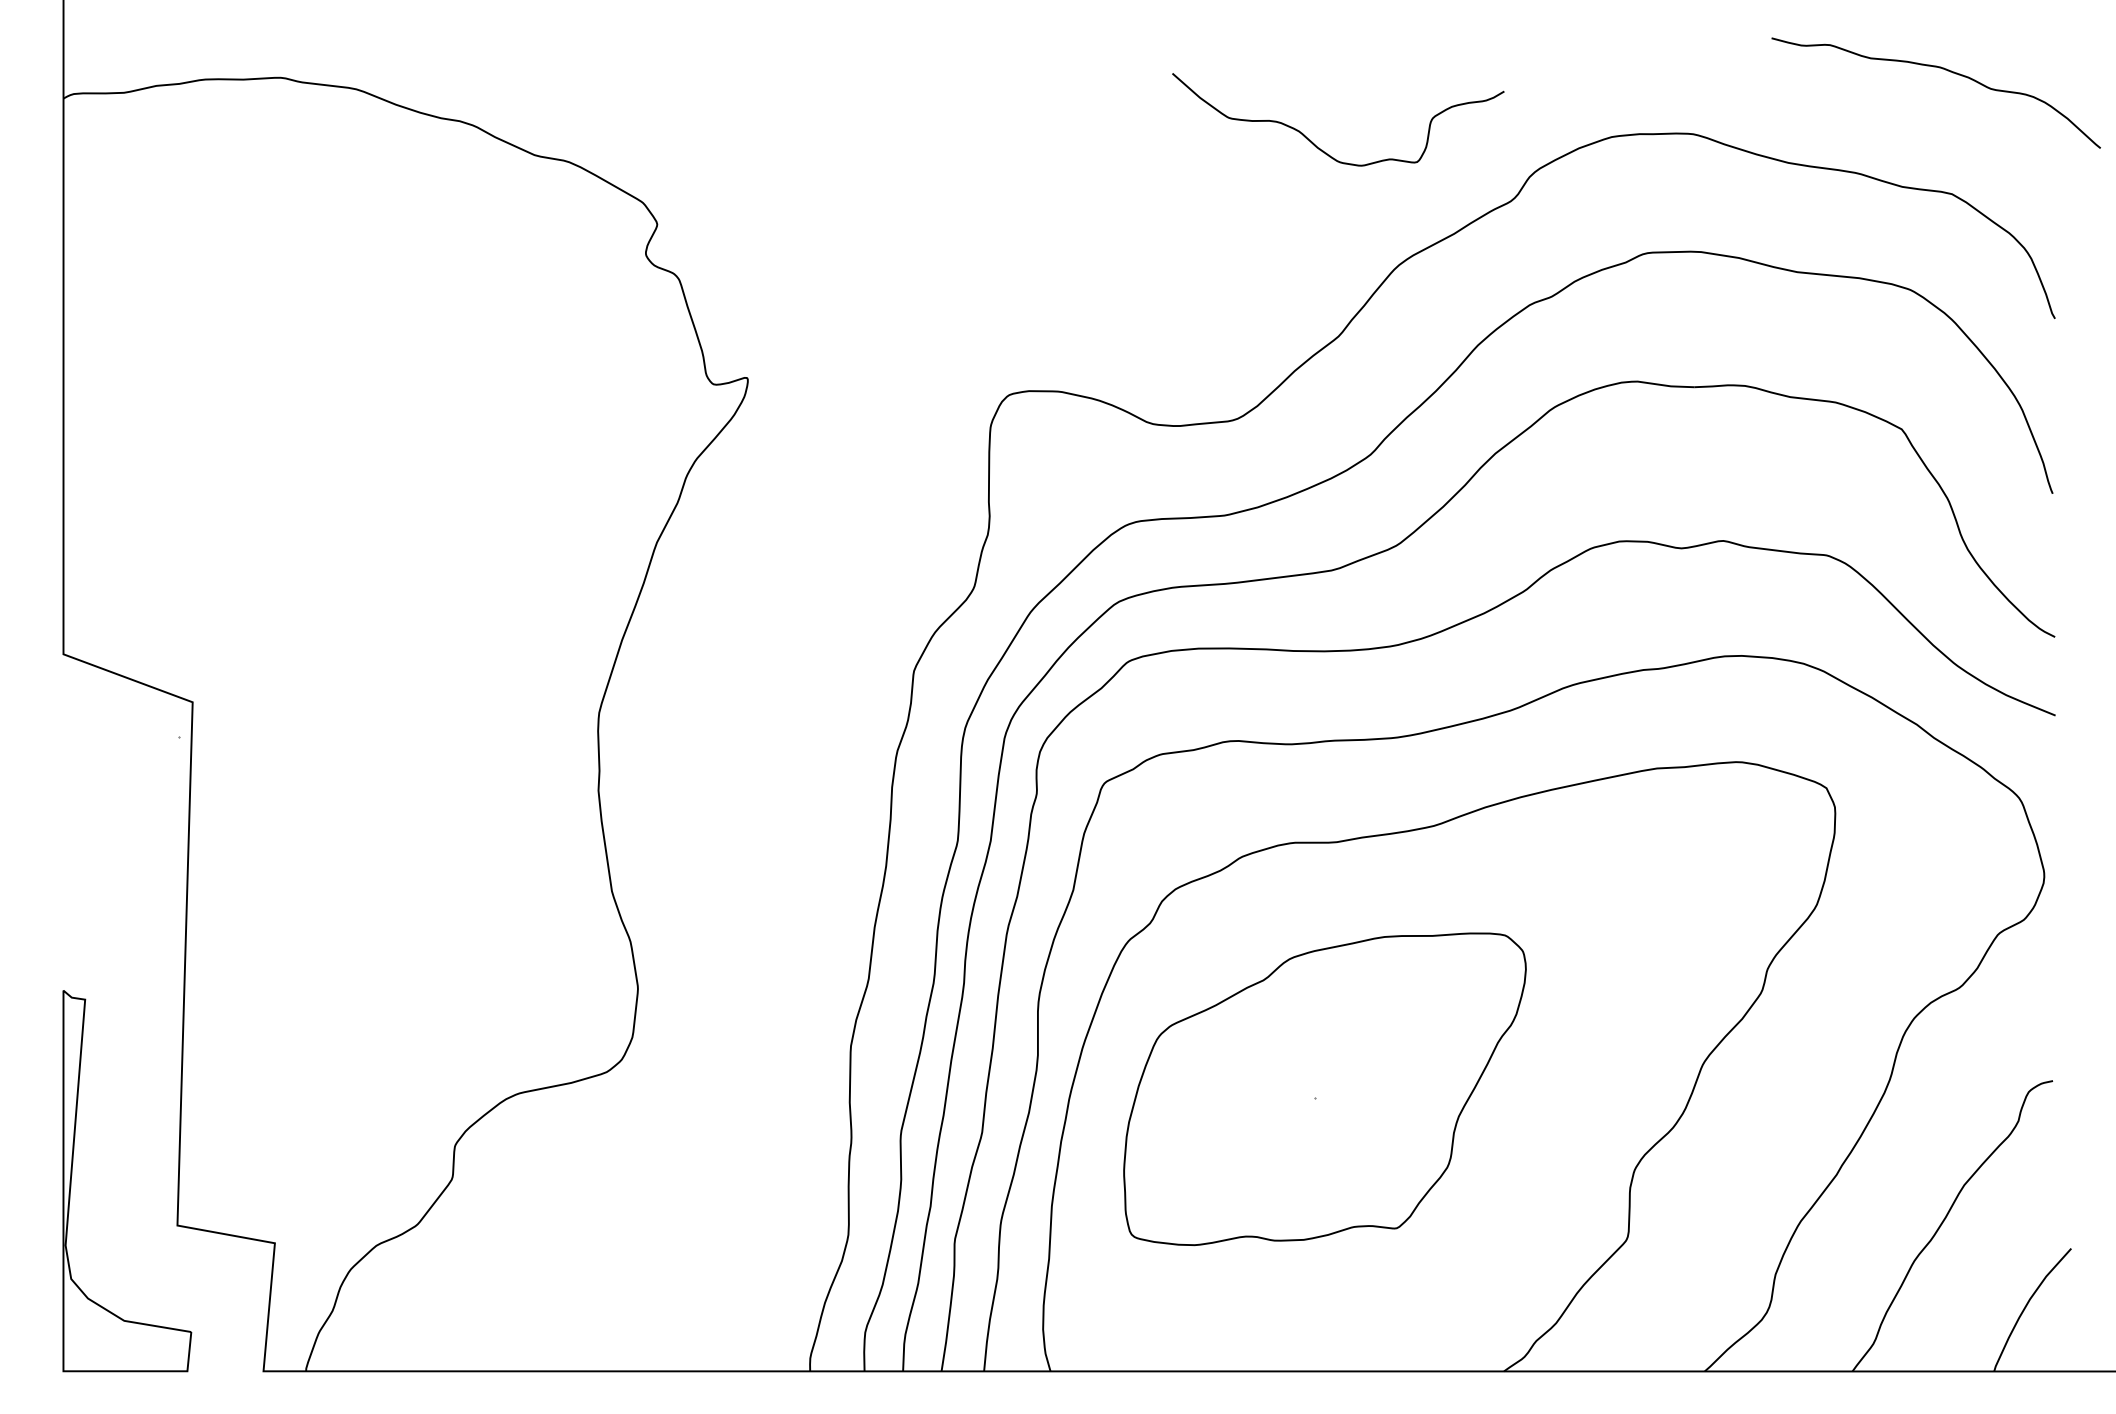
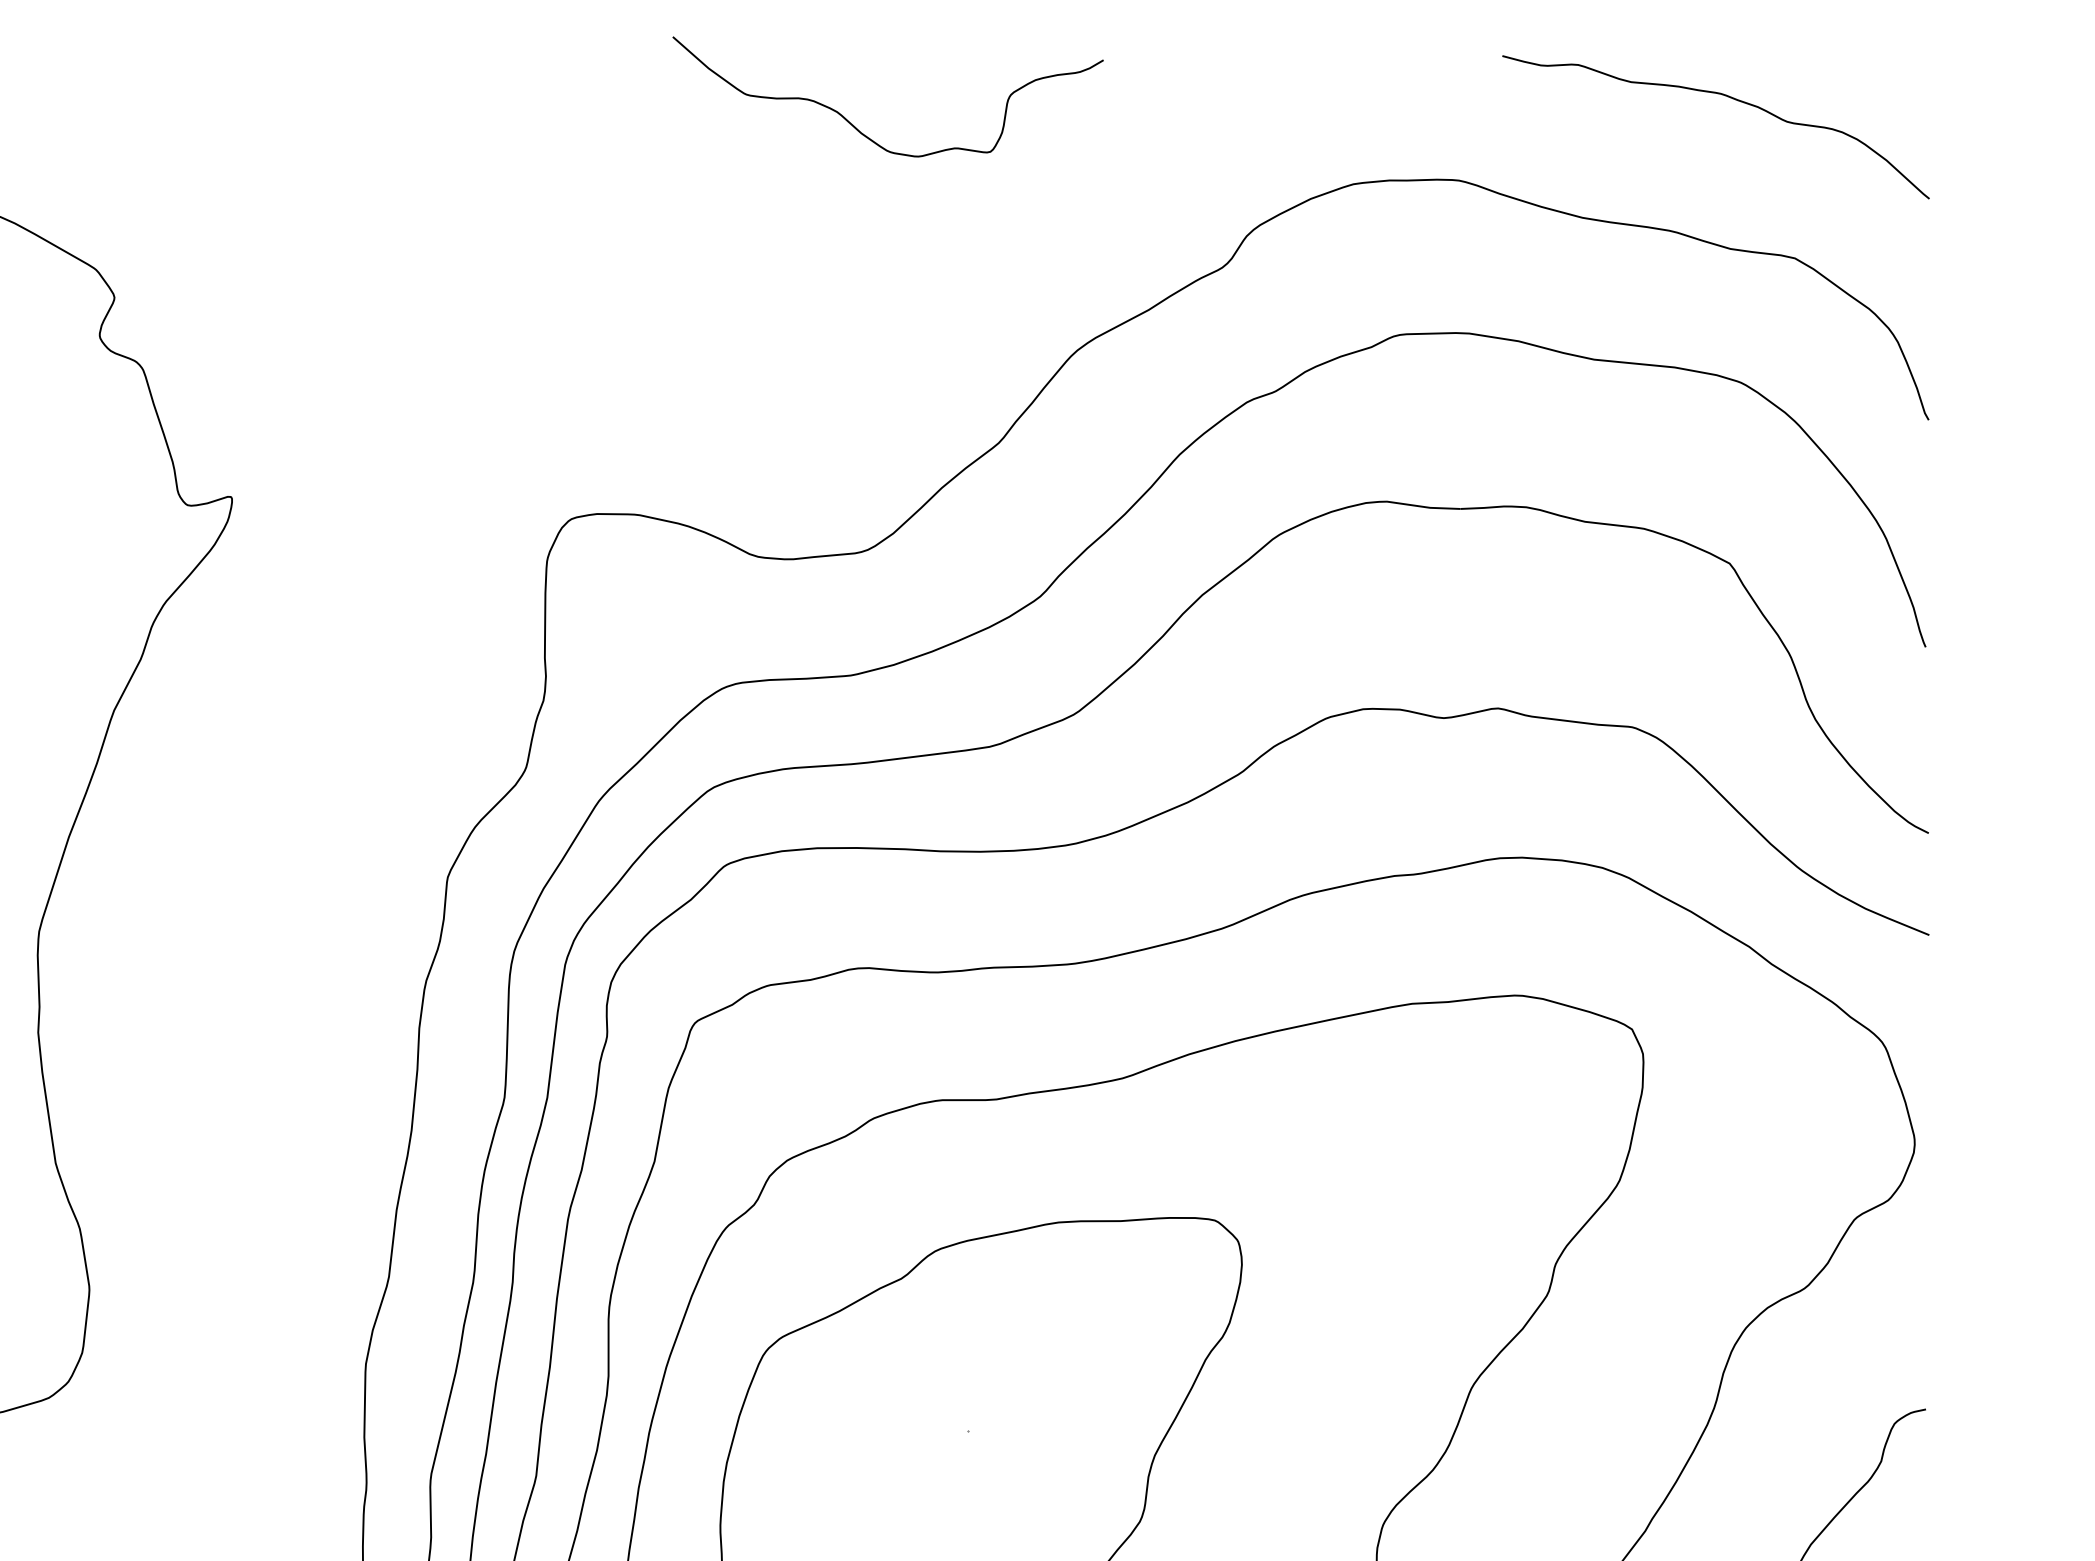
curve: (1942, 69) -> (1724, 96), moved
curve: (1319, 147) -> (863, 132), moved

